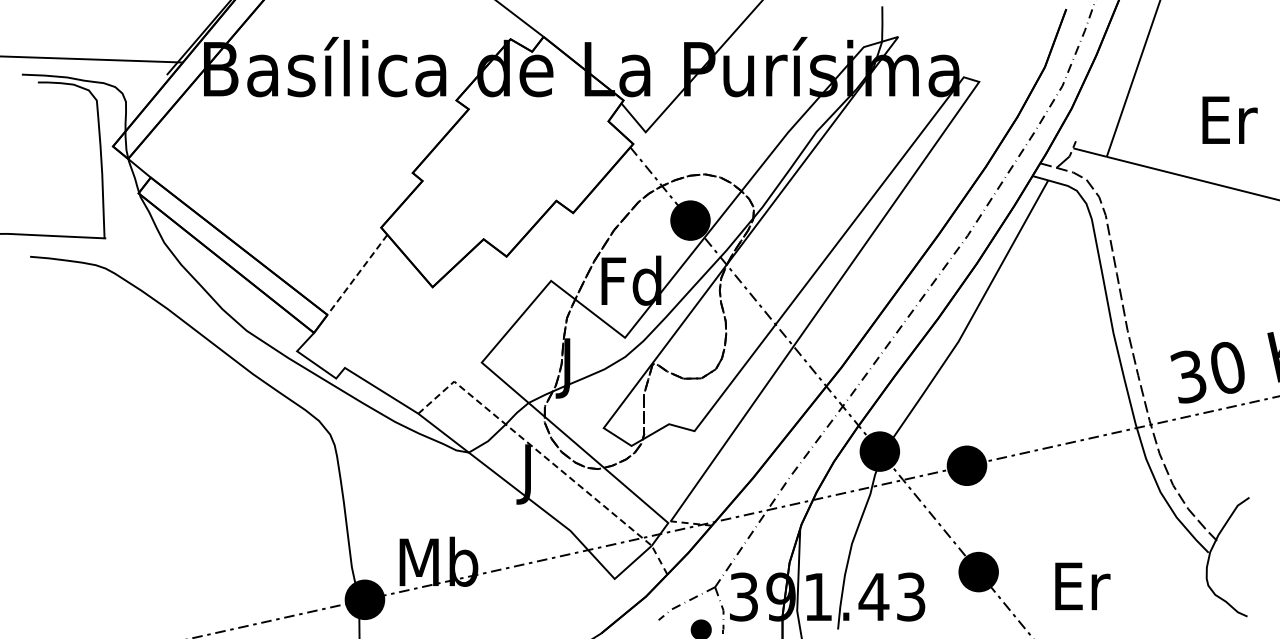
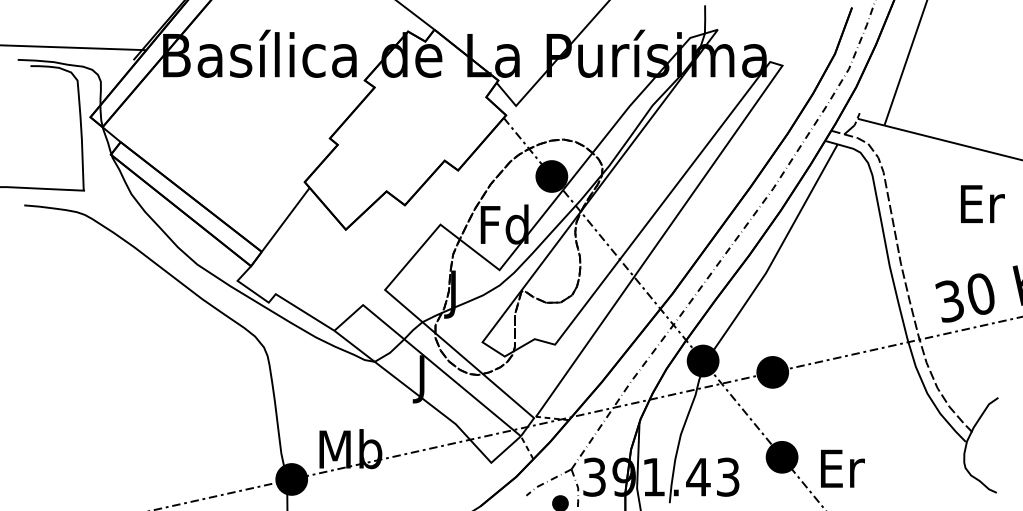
text: (1229, 119) -> (982, 203), moved
line: (357, 275) -> (285, 220), dashed -> solid
line: (534, 448) -> (427, 358), dashed -> solid
text: (1082, 586) -> (842, 468), moved

